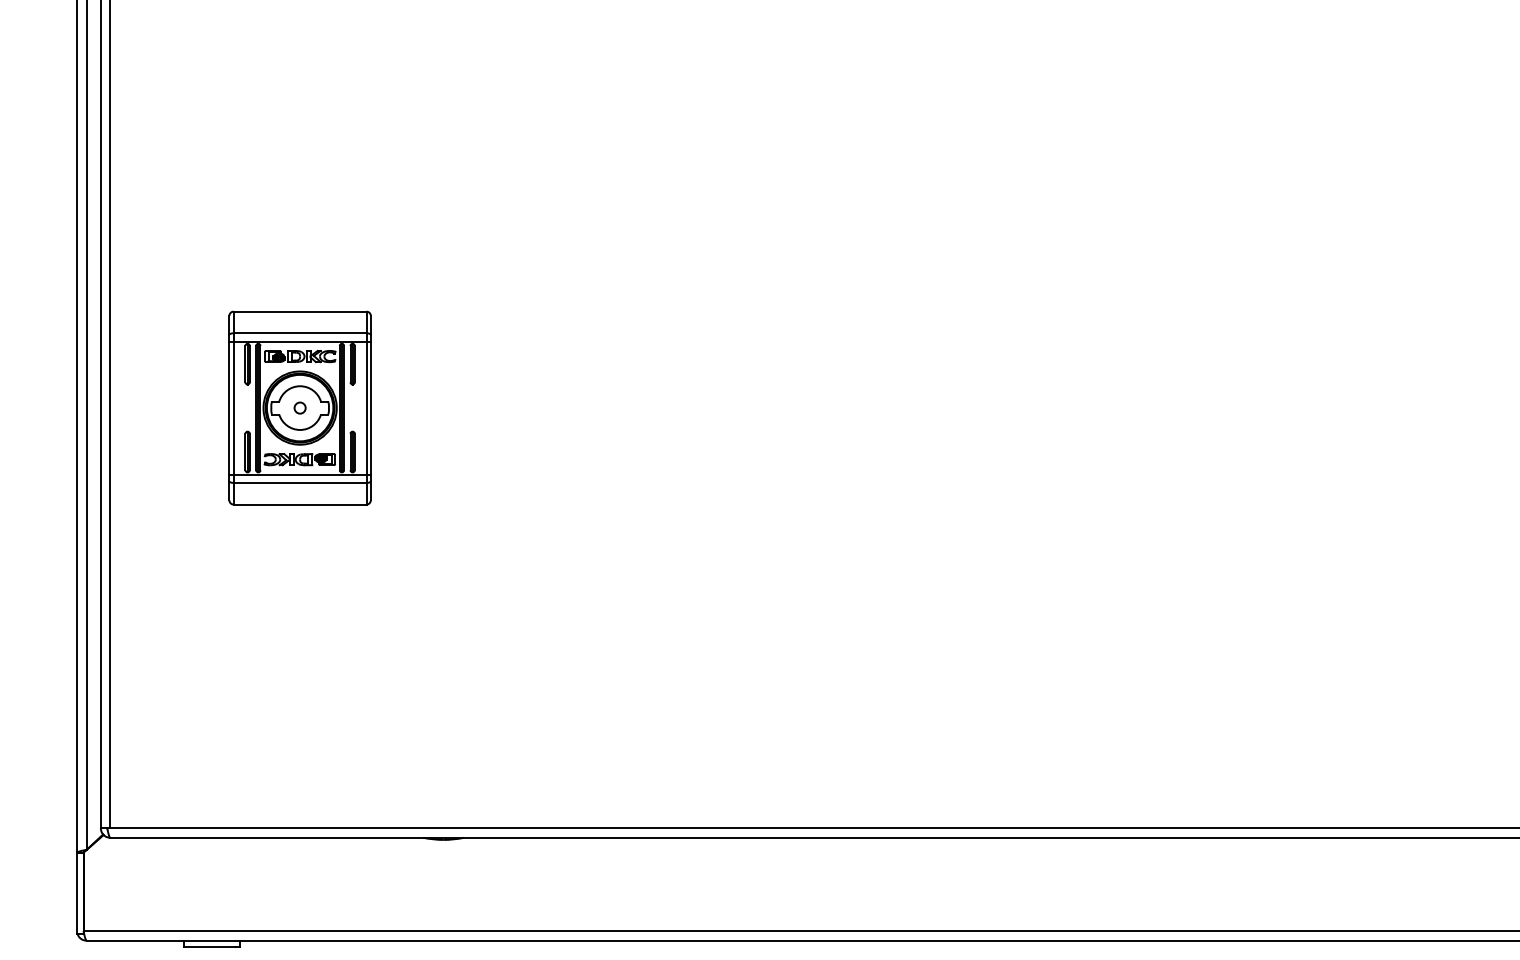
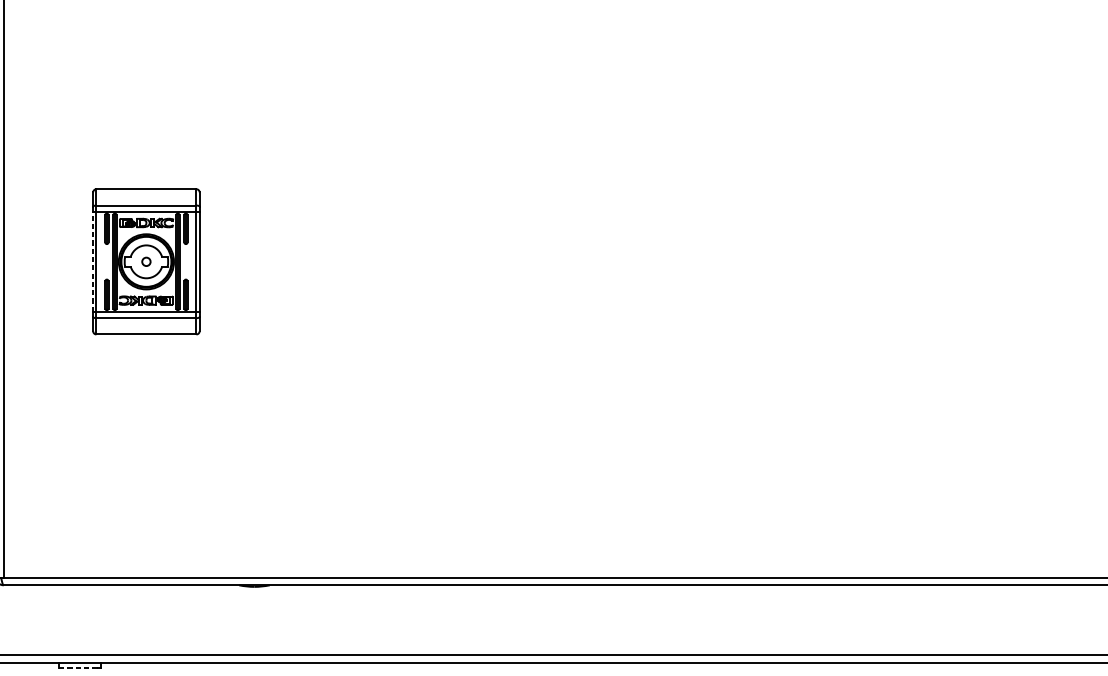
line: (229, 407) -> (93, 261), solid -> dashed
line: (210, 947) -> (78, 667), solid -> dashed

